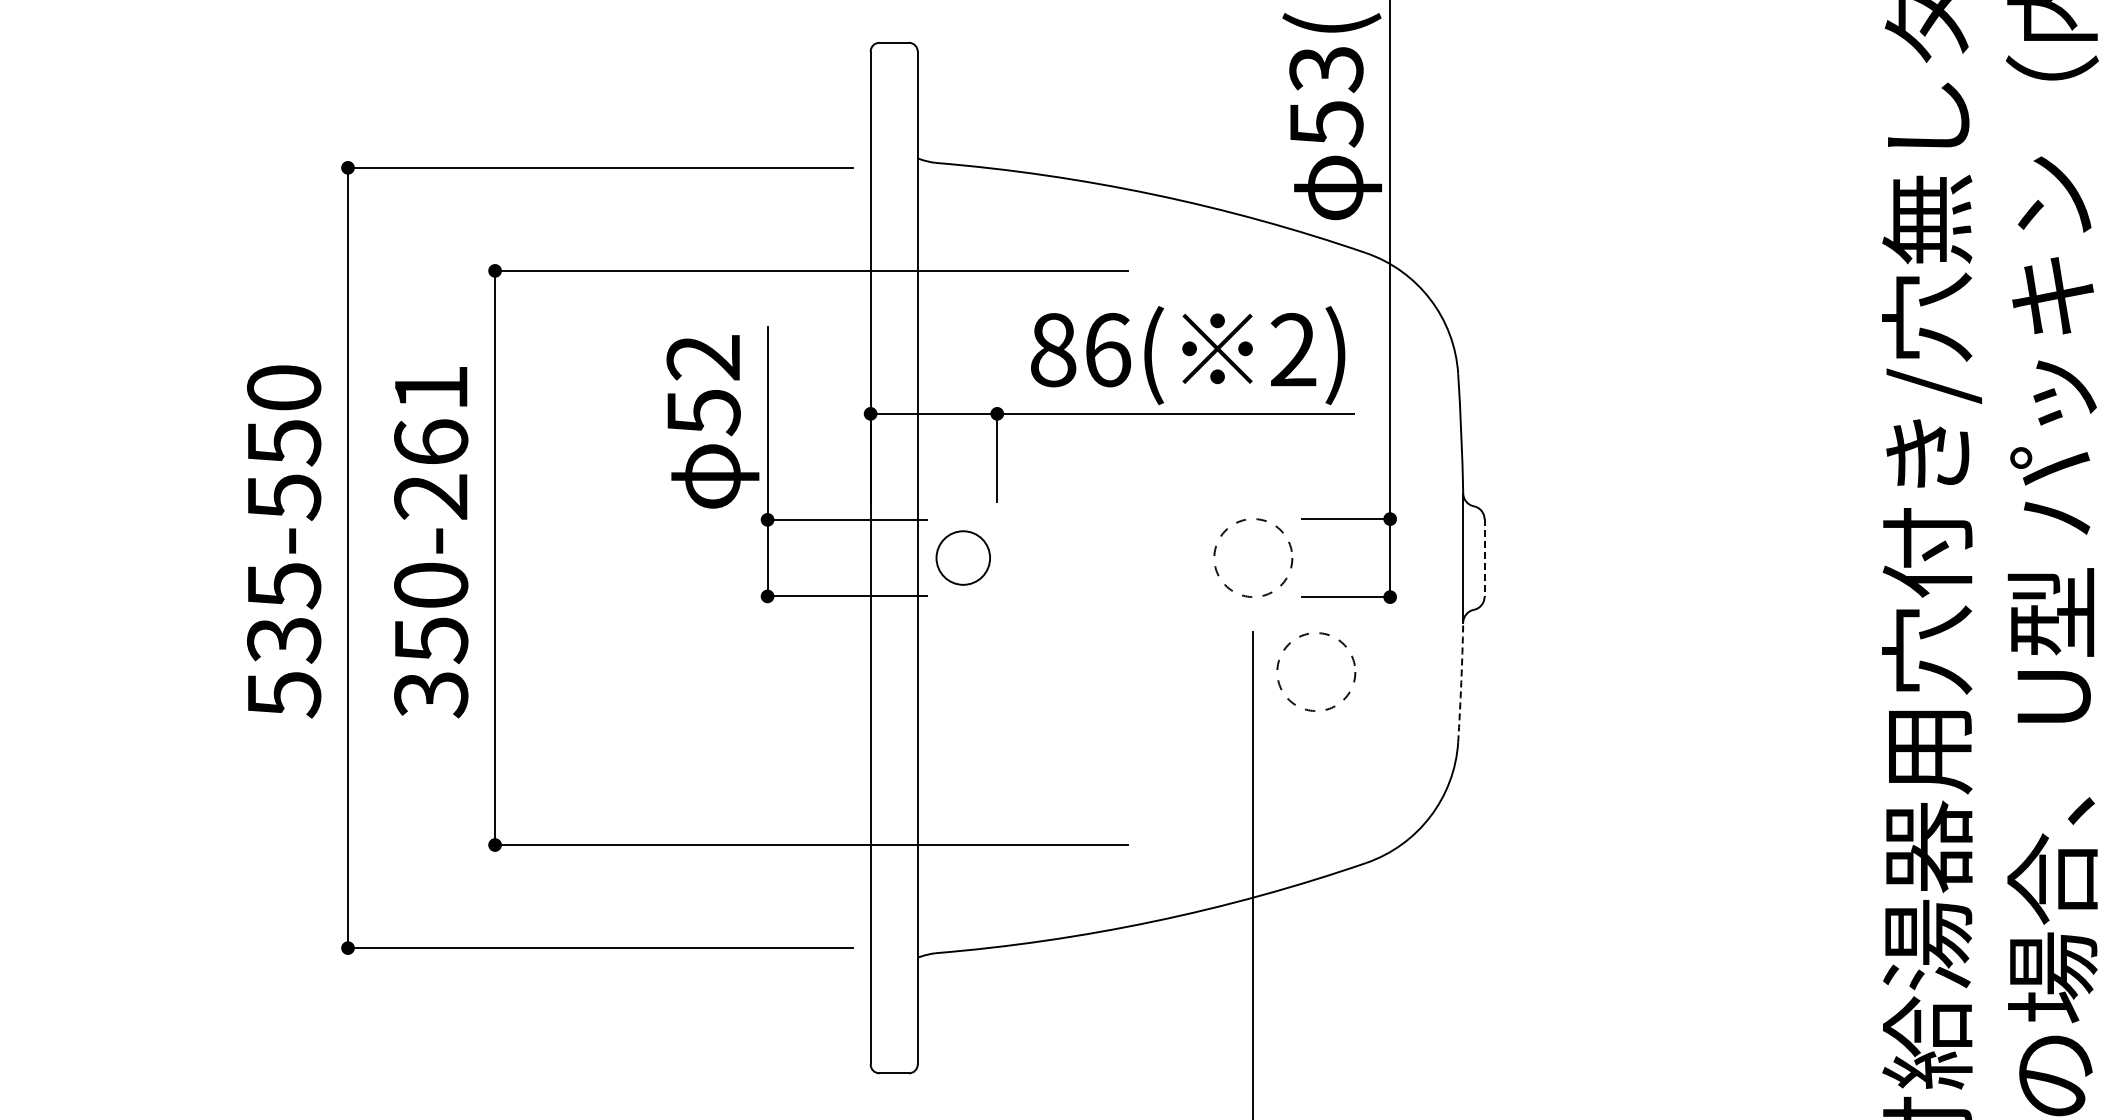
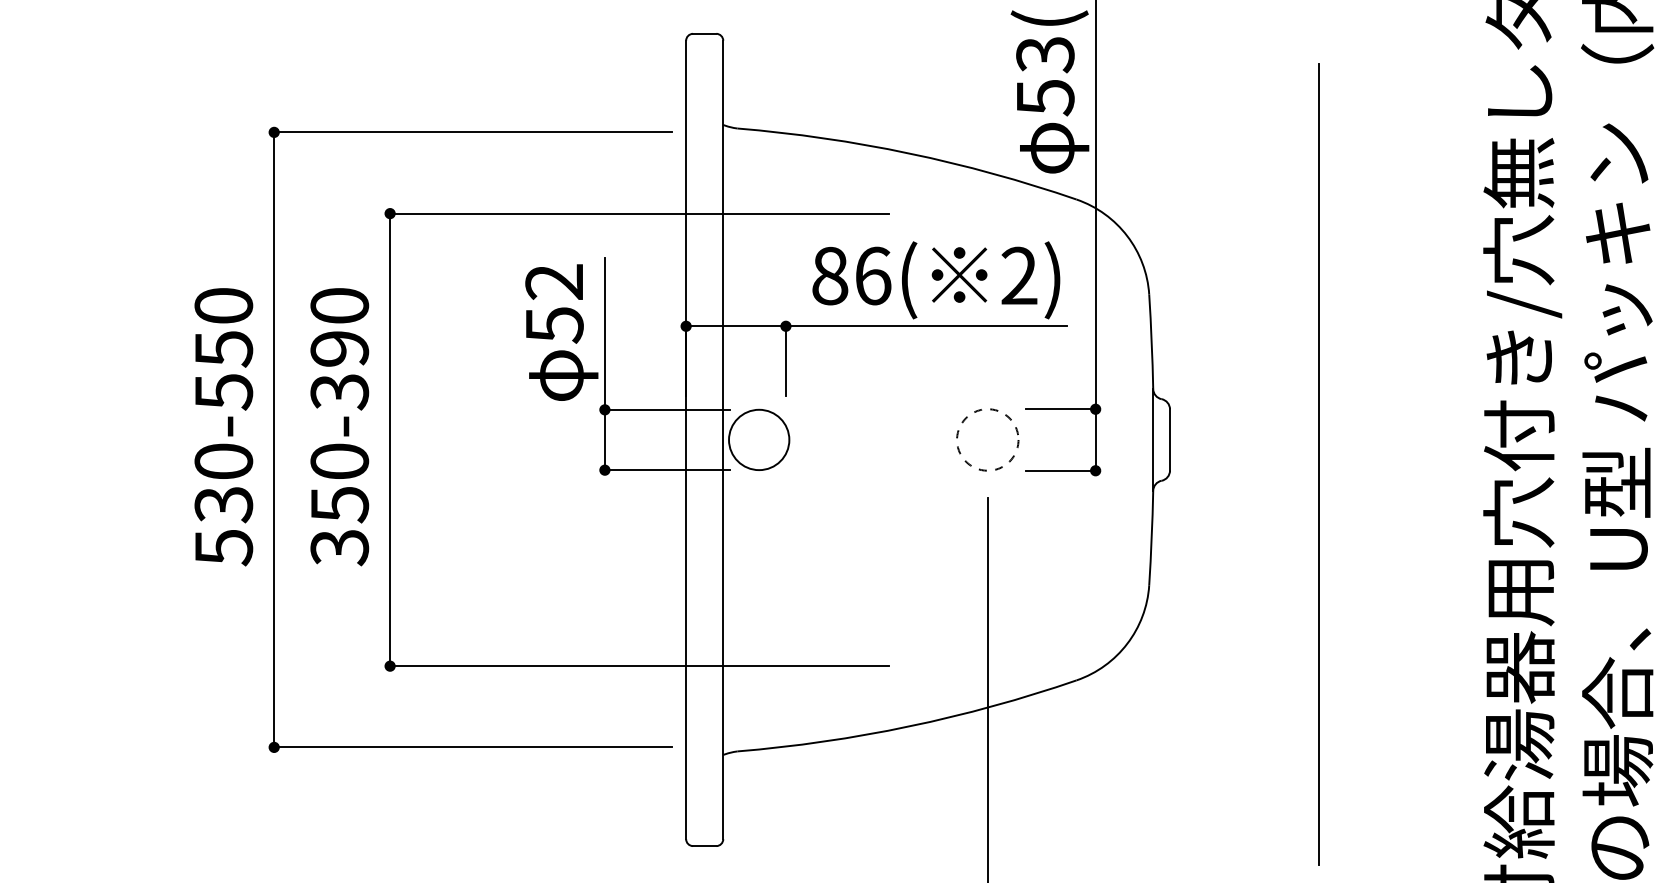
text: (431, 442) -> (340, 348), 350-261 -> 350-390
circle: (963, 557) -> (759, 439), size x1.43
line: (1484, 558) -> (1169, 440), dashed -> solid
text: (284, 586) -> (224, 462), 535-550 -> 530-550
line: (1672, 588) -> (1318, 463), added
circle: (1316, 671) -> (1037, 529), removed
arc: (1461, 682) -> (1151, 538), dashed -> solid

